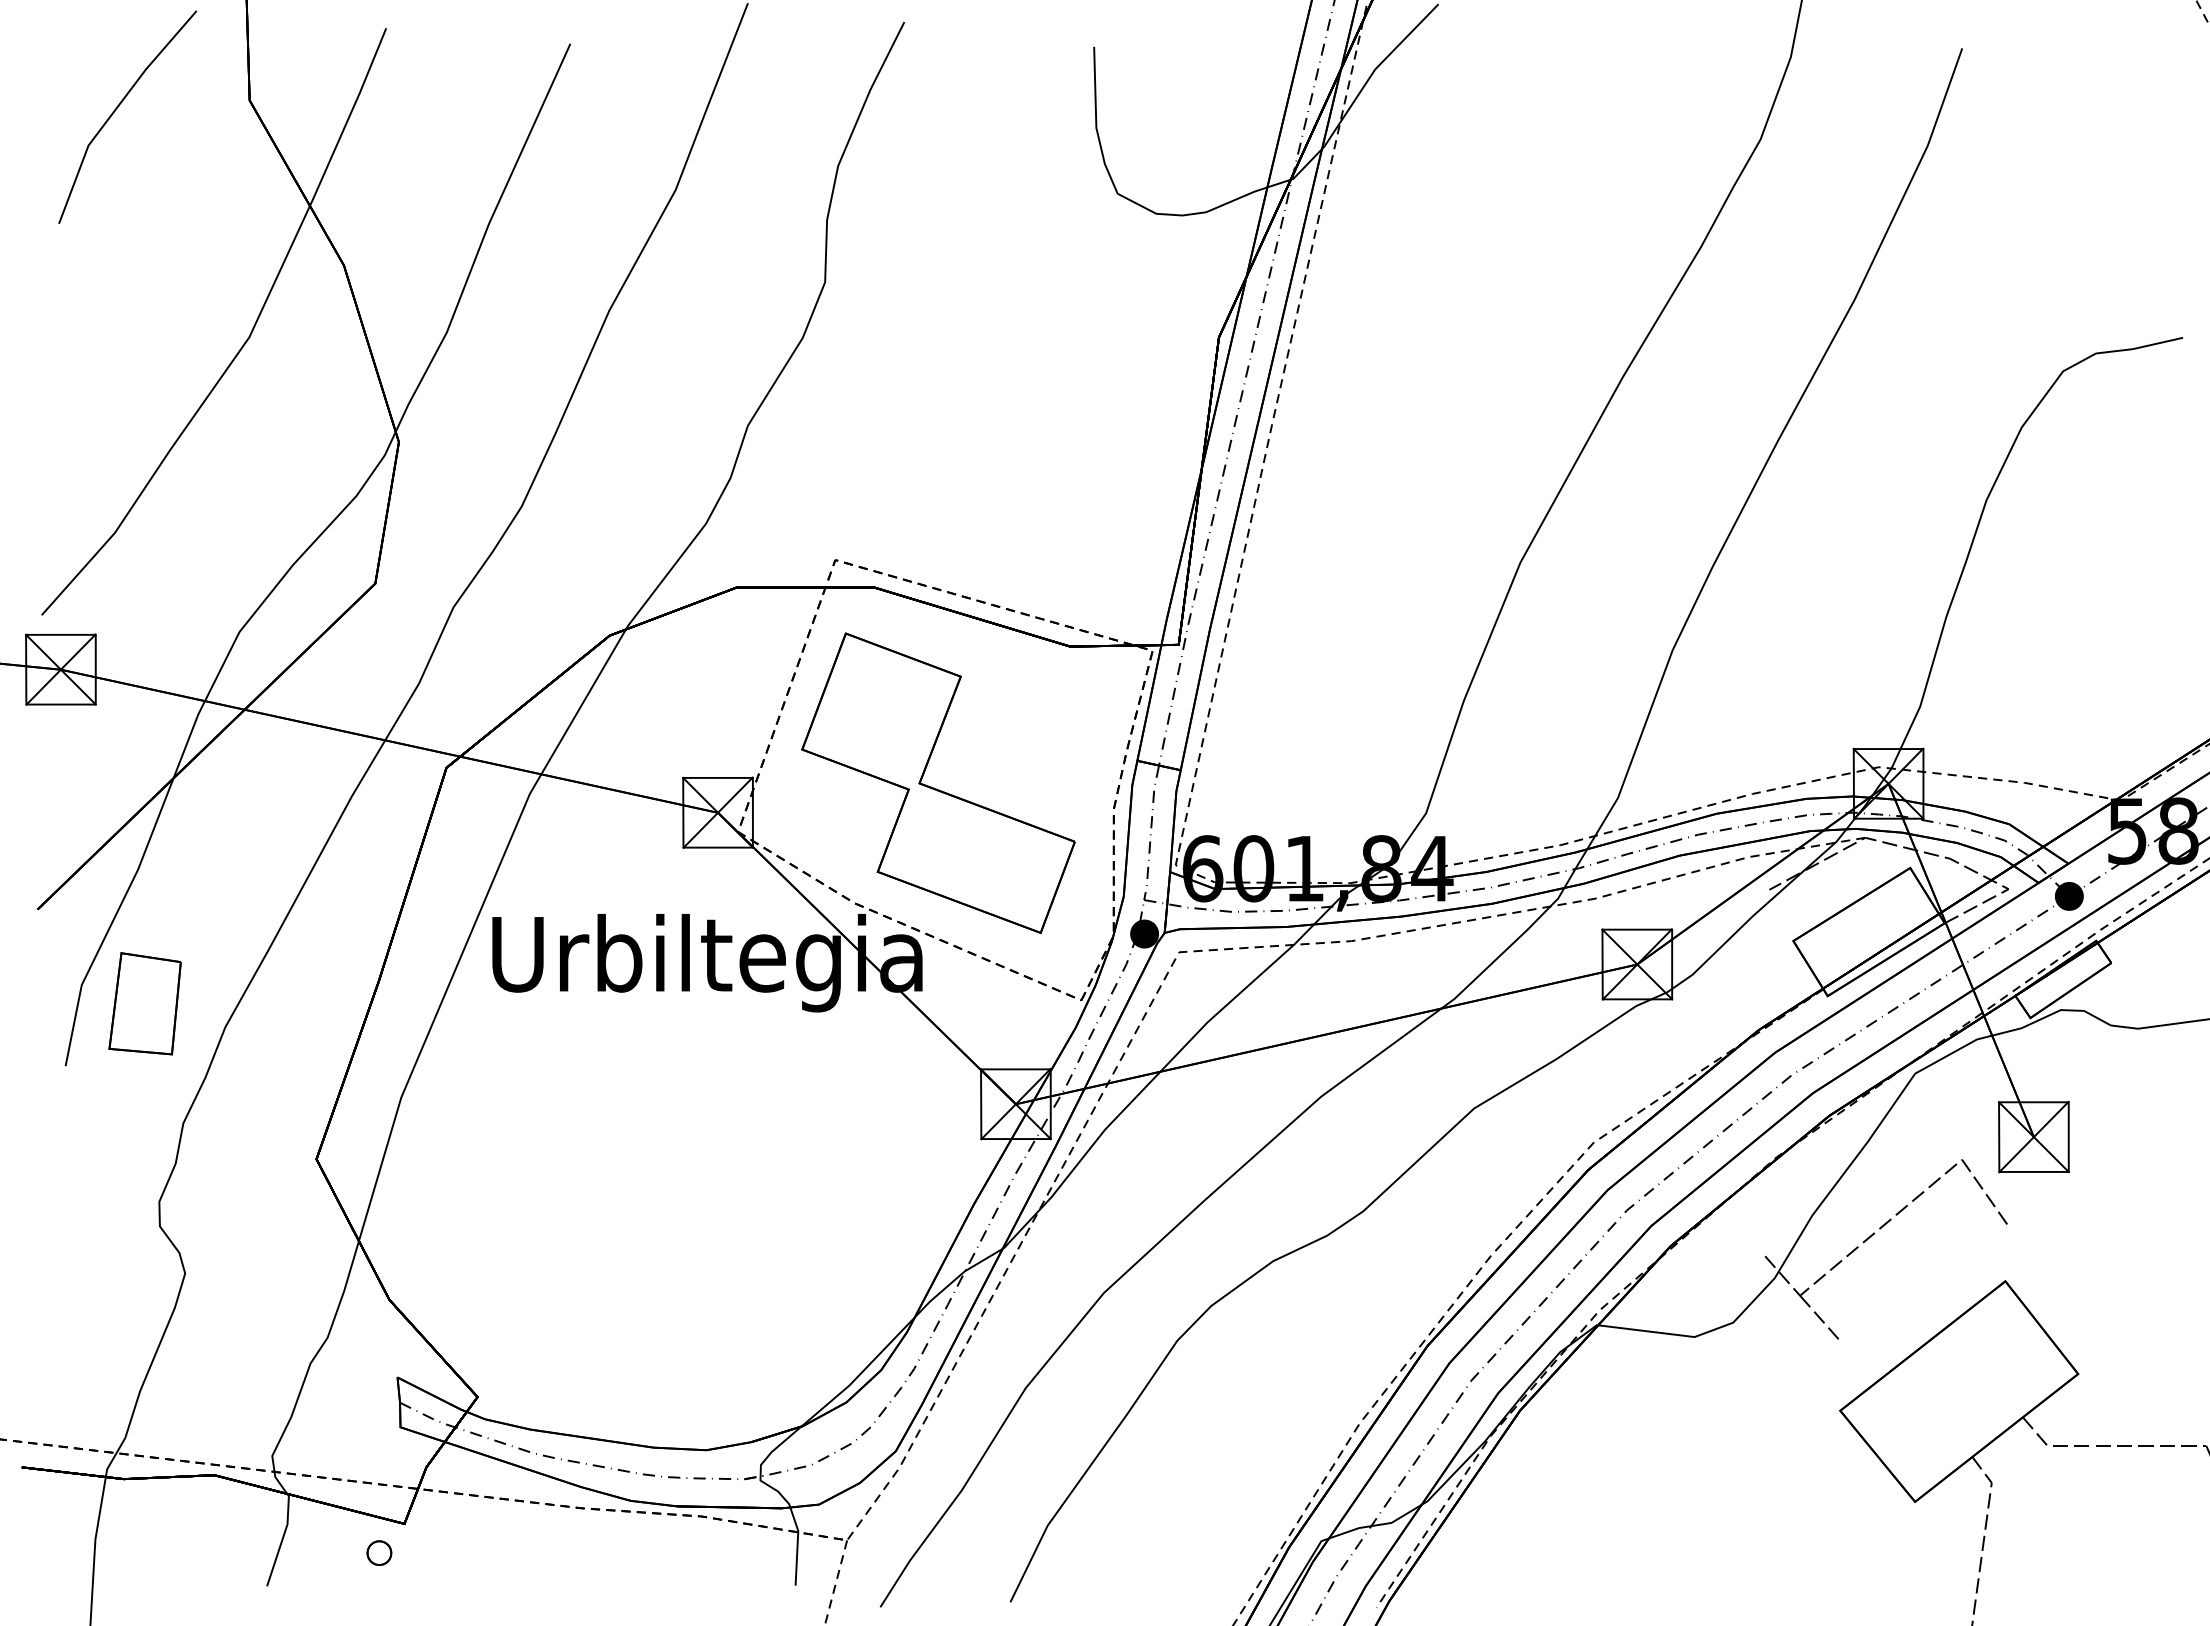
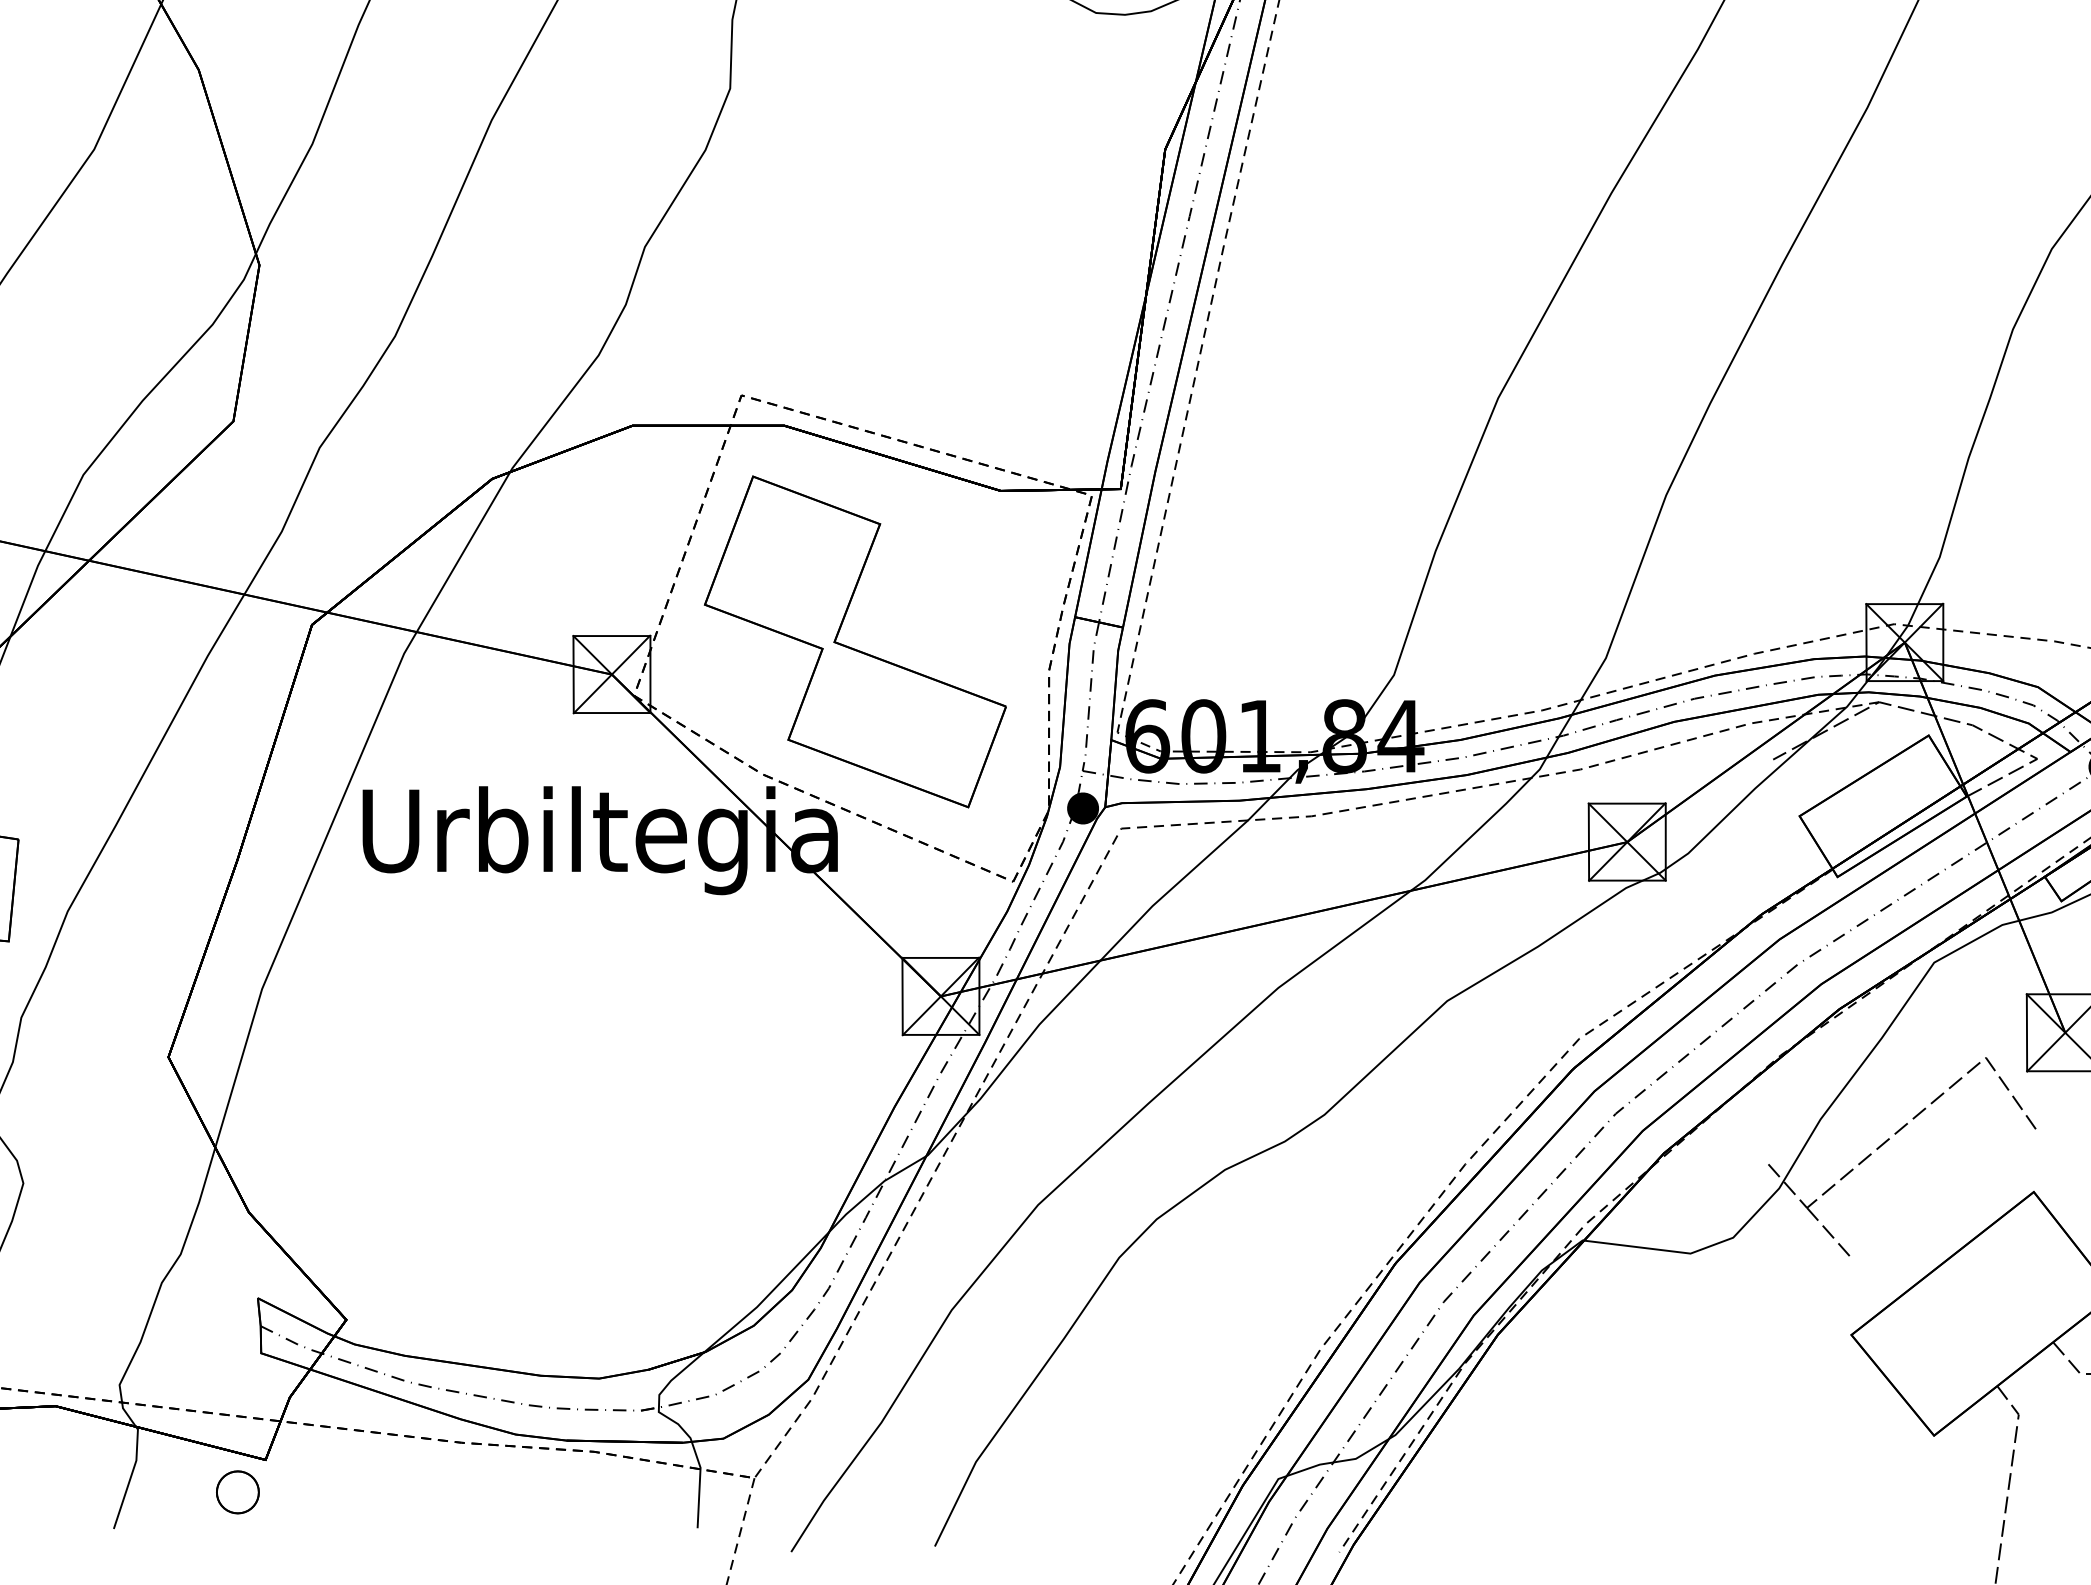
part: (379, 1552) -> (238, 1491), size x1.6

